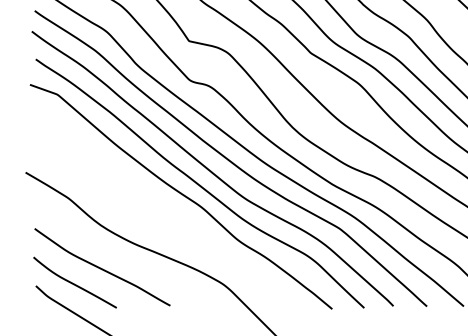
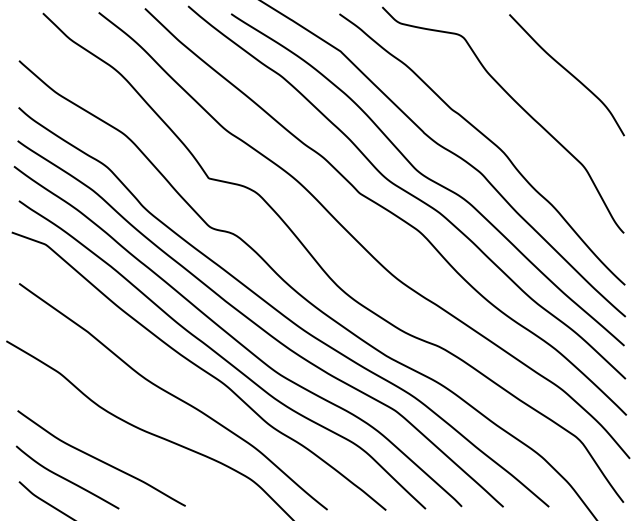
curve: (159, 217) -> (172, 396), added

